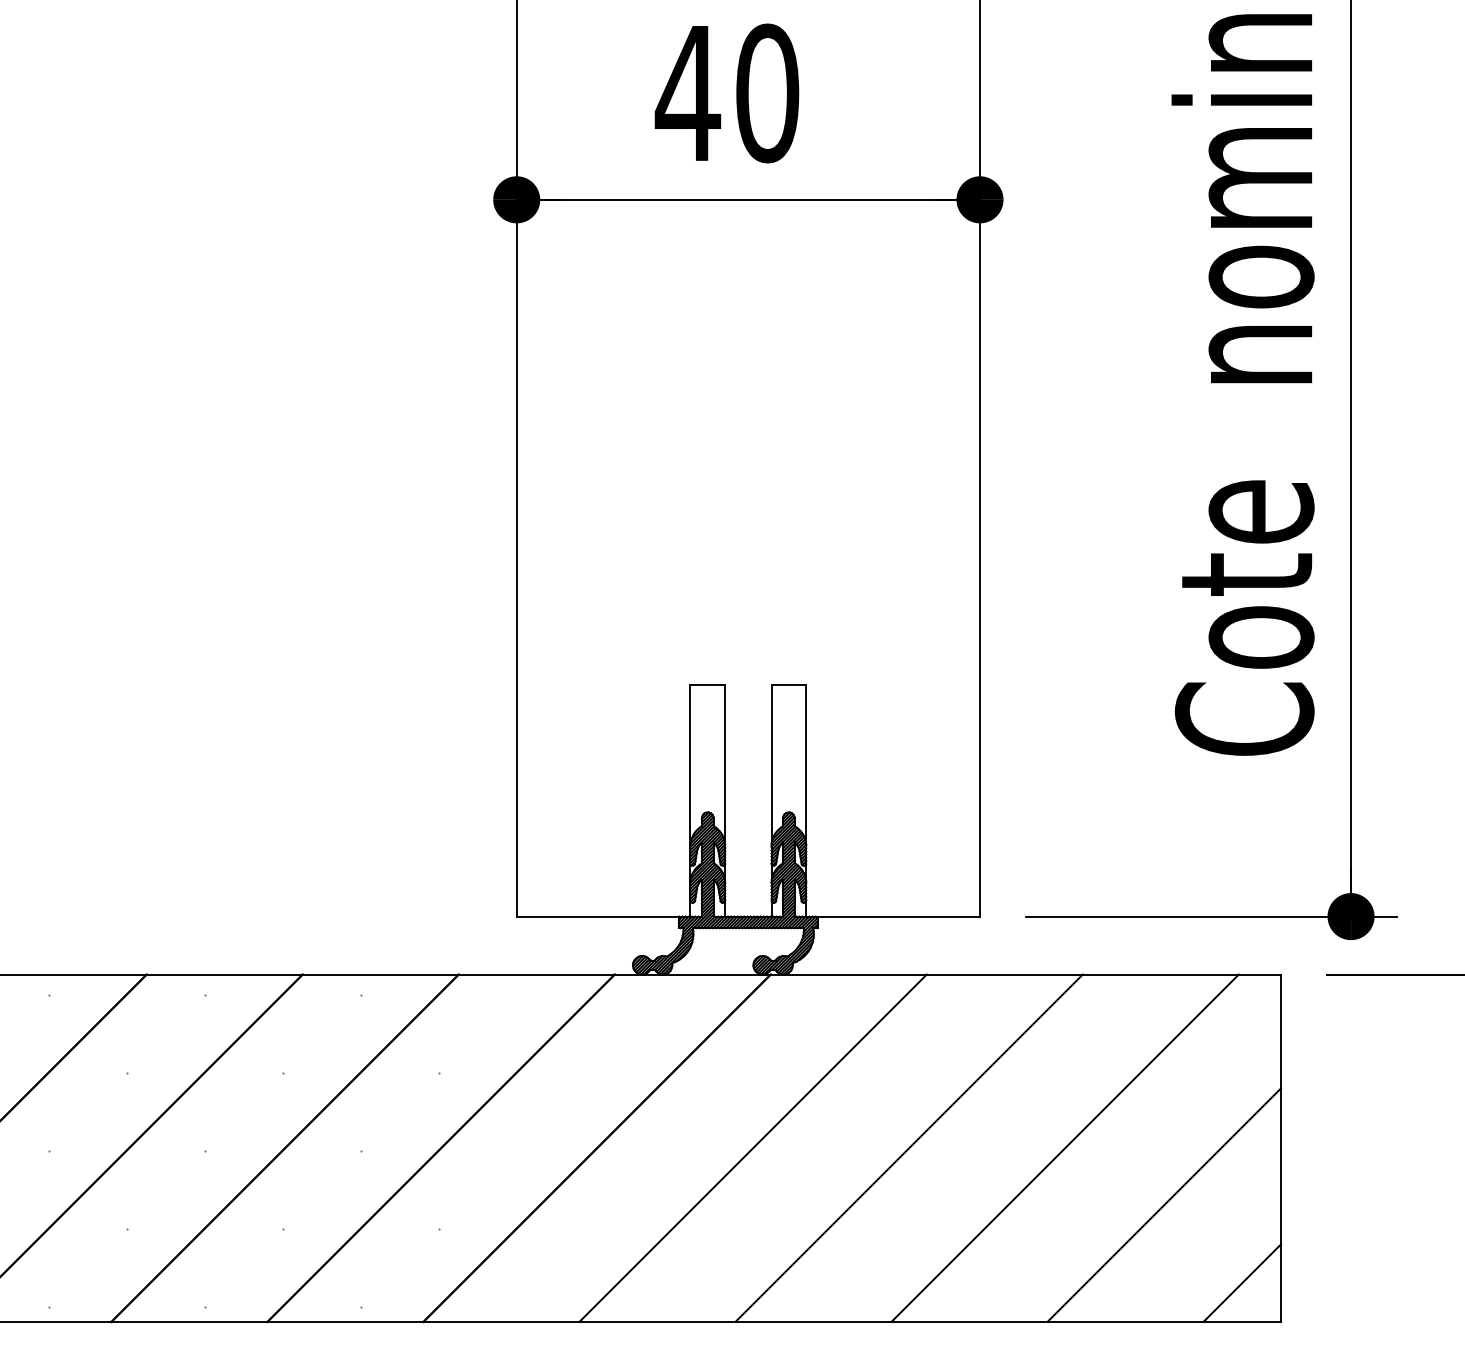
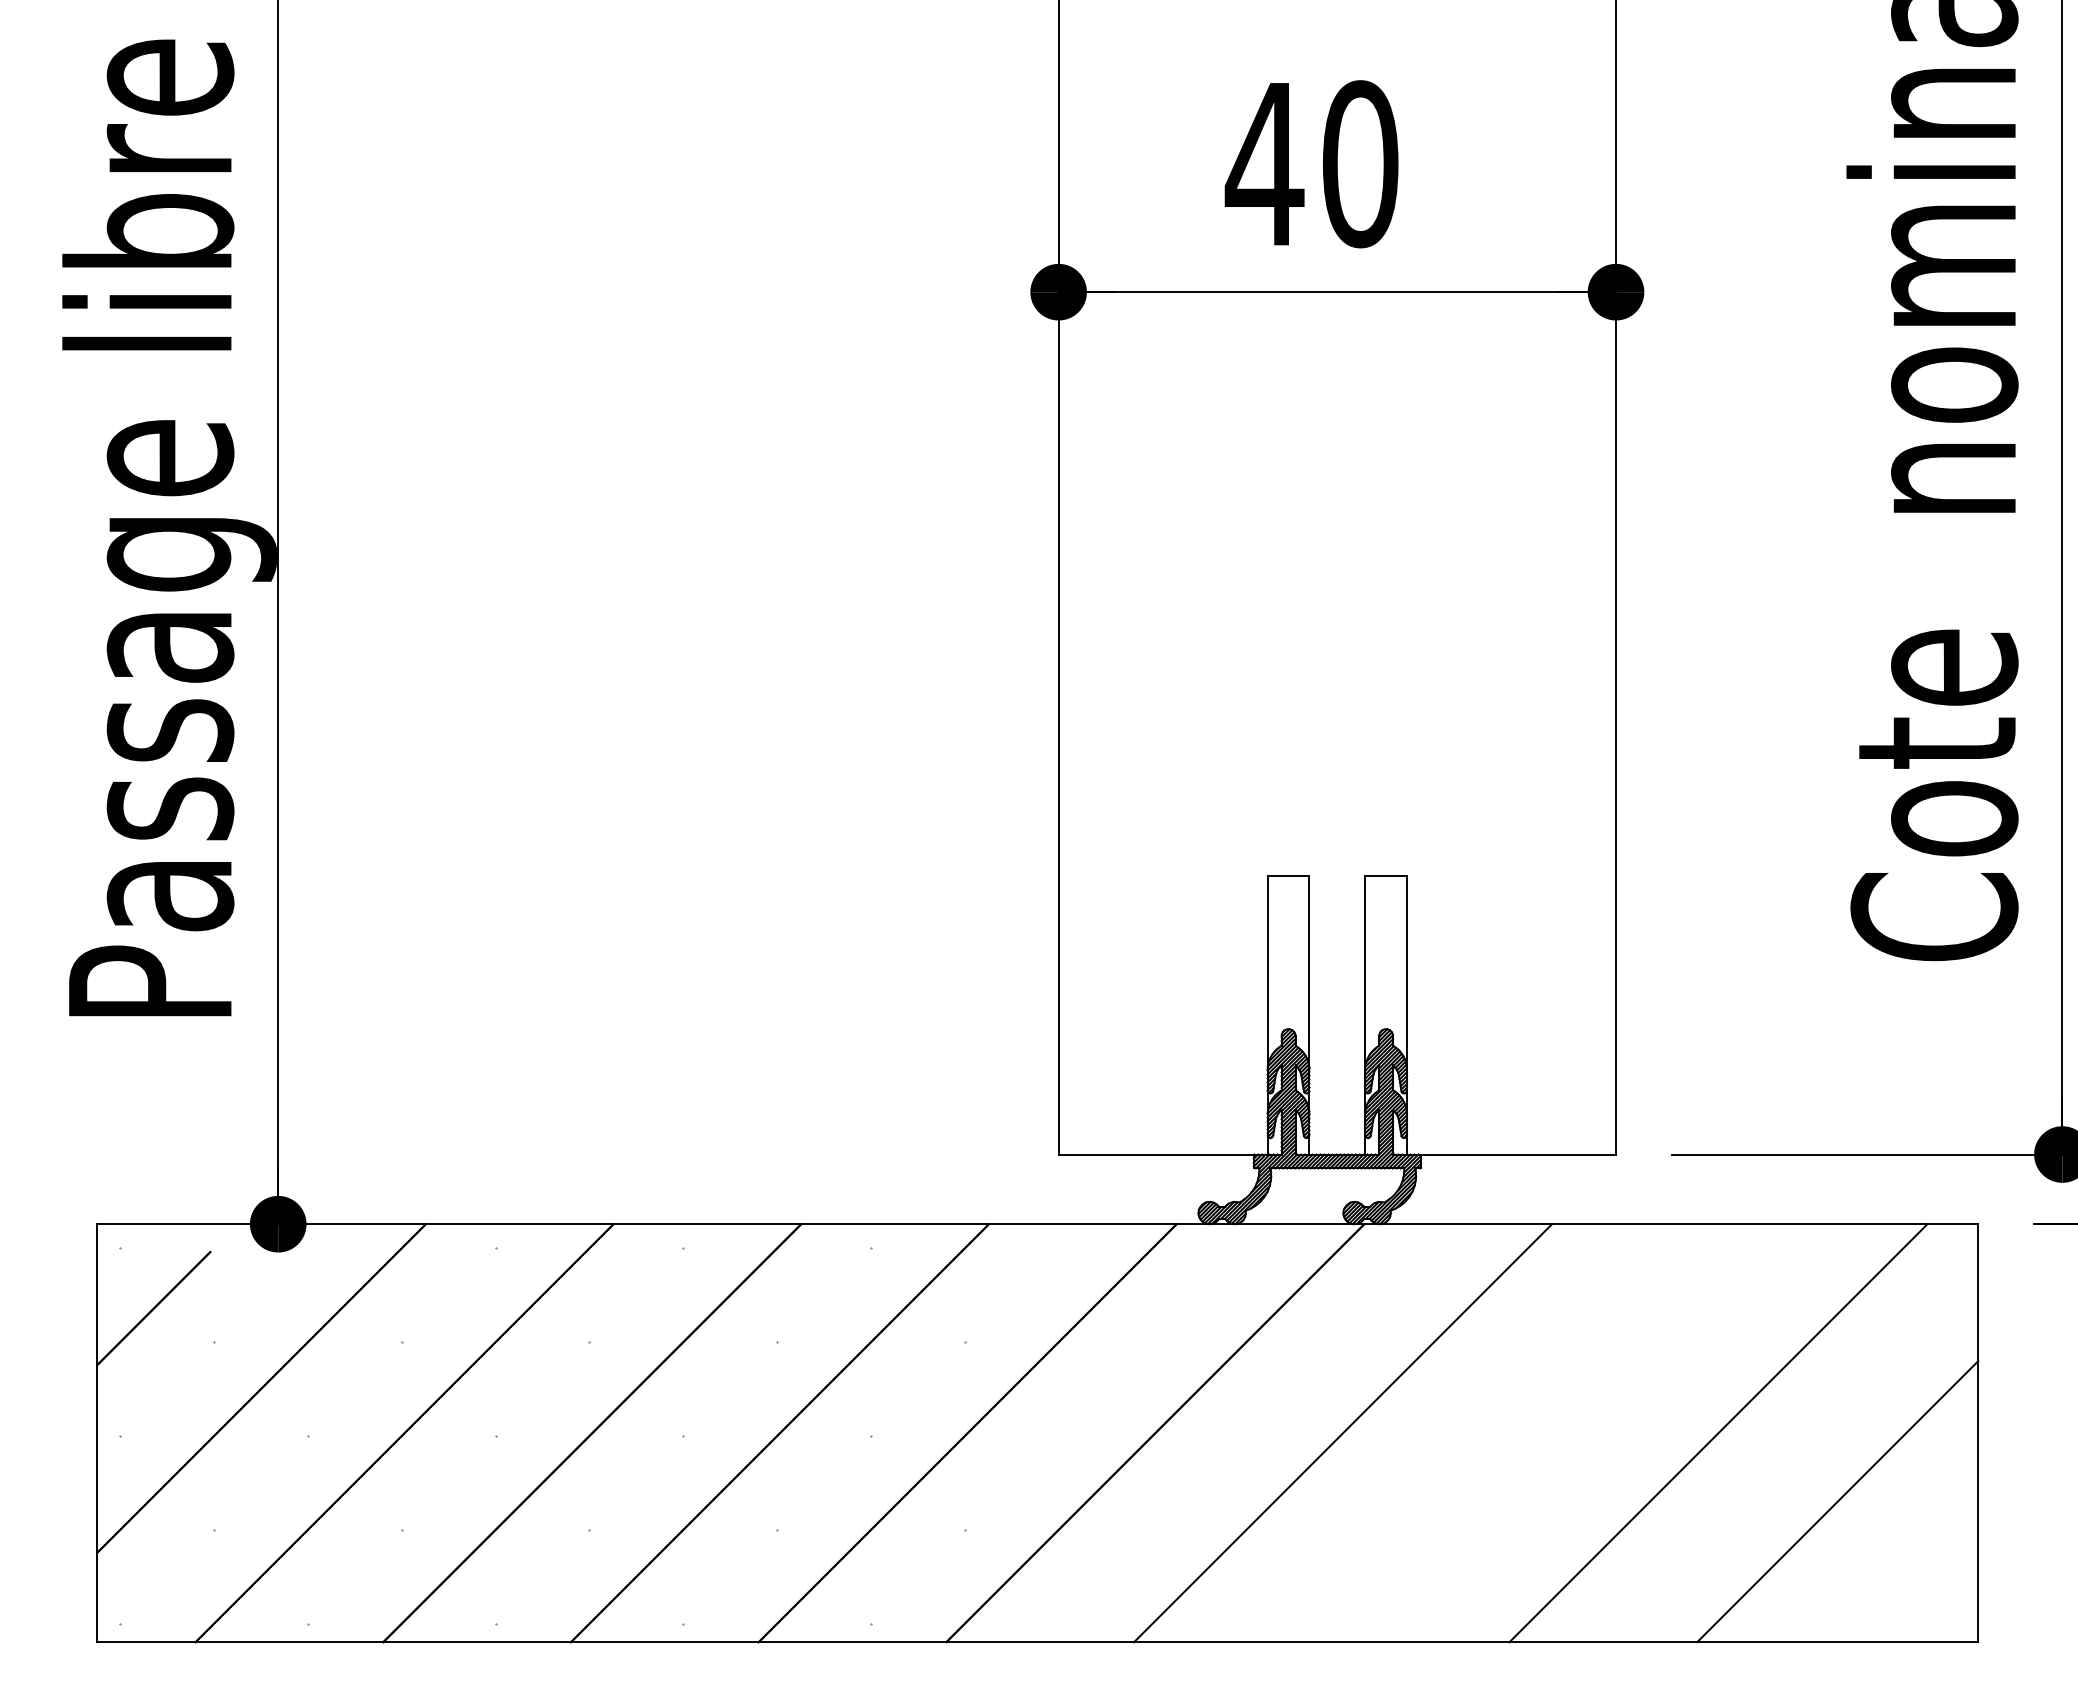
line: (908, 1148) -> (1530, 1433), removed
line: (1242, 1283) -> (1931, 1595), removed

